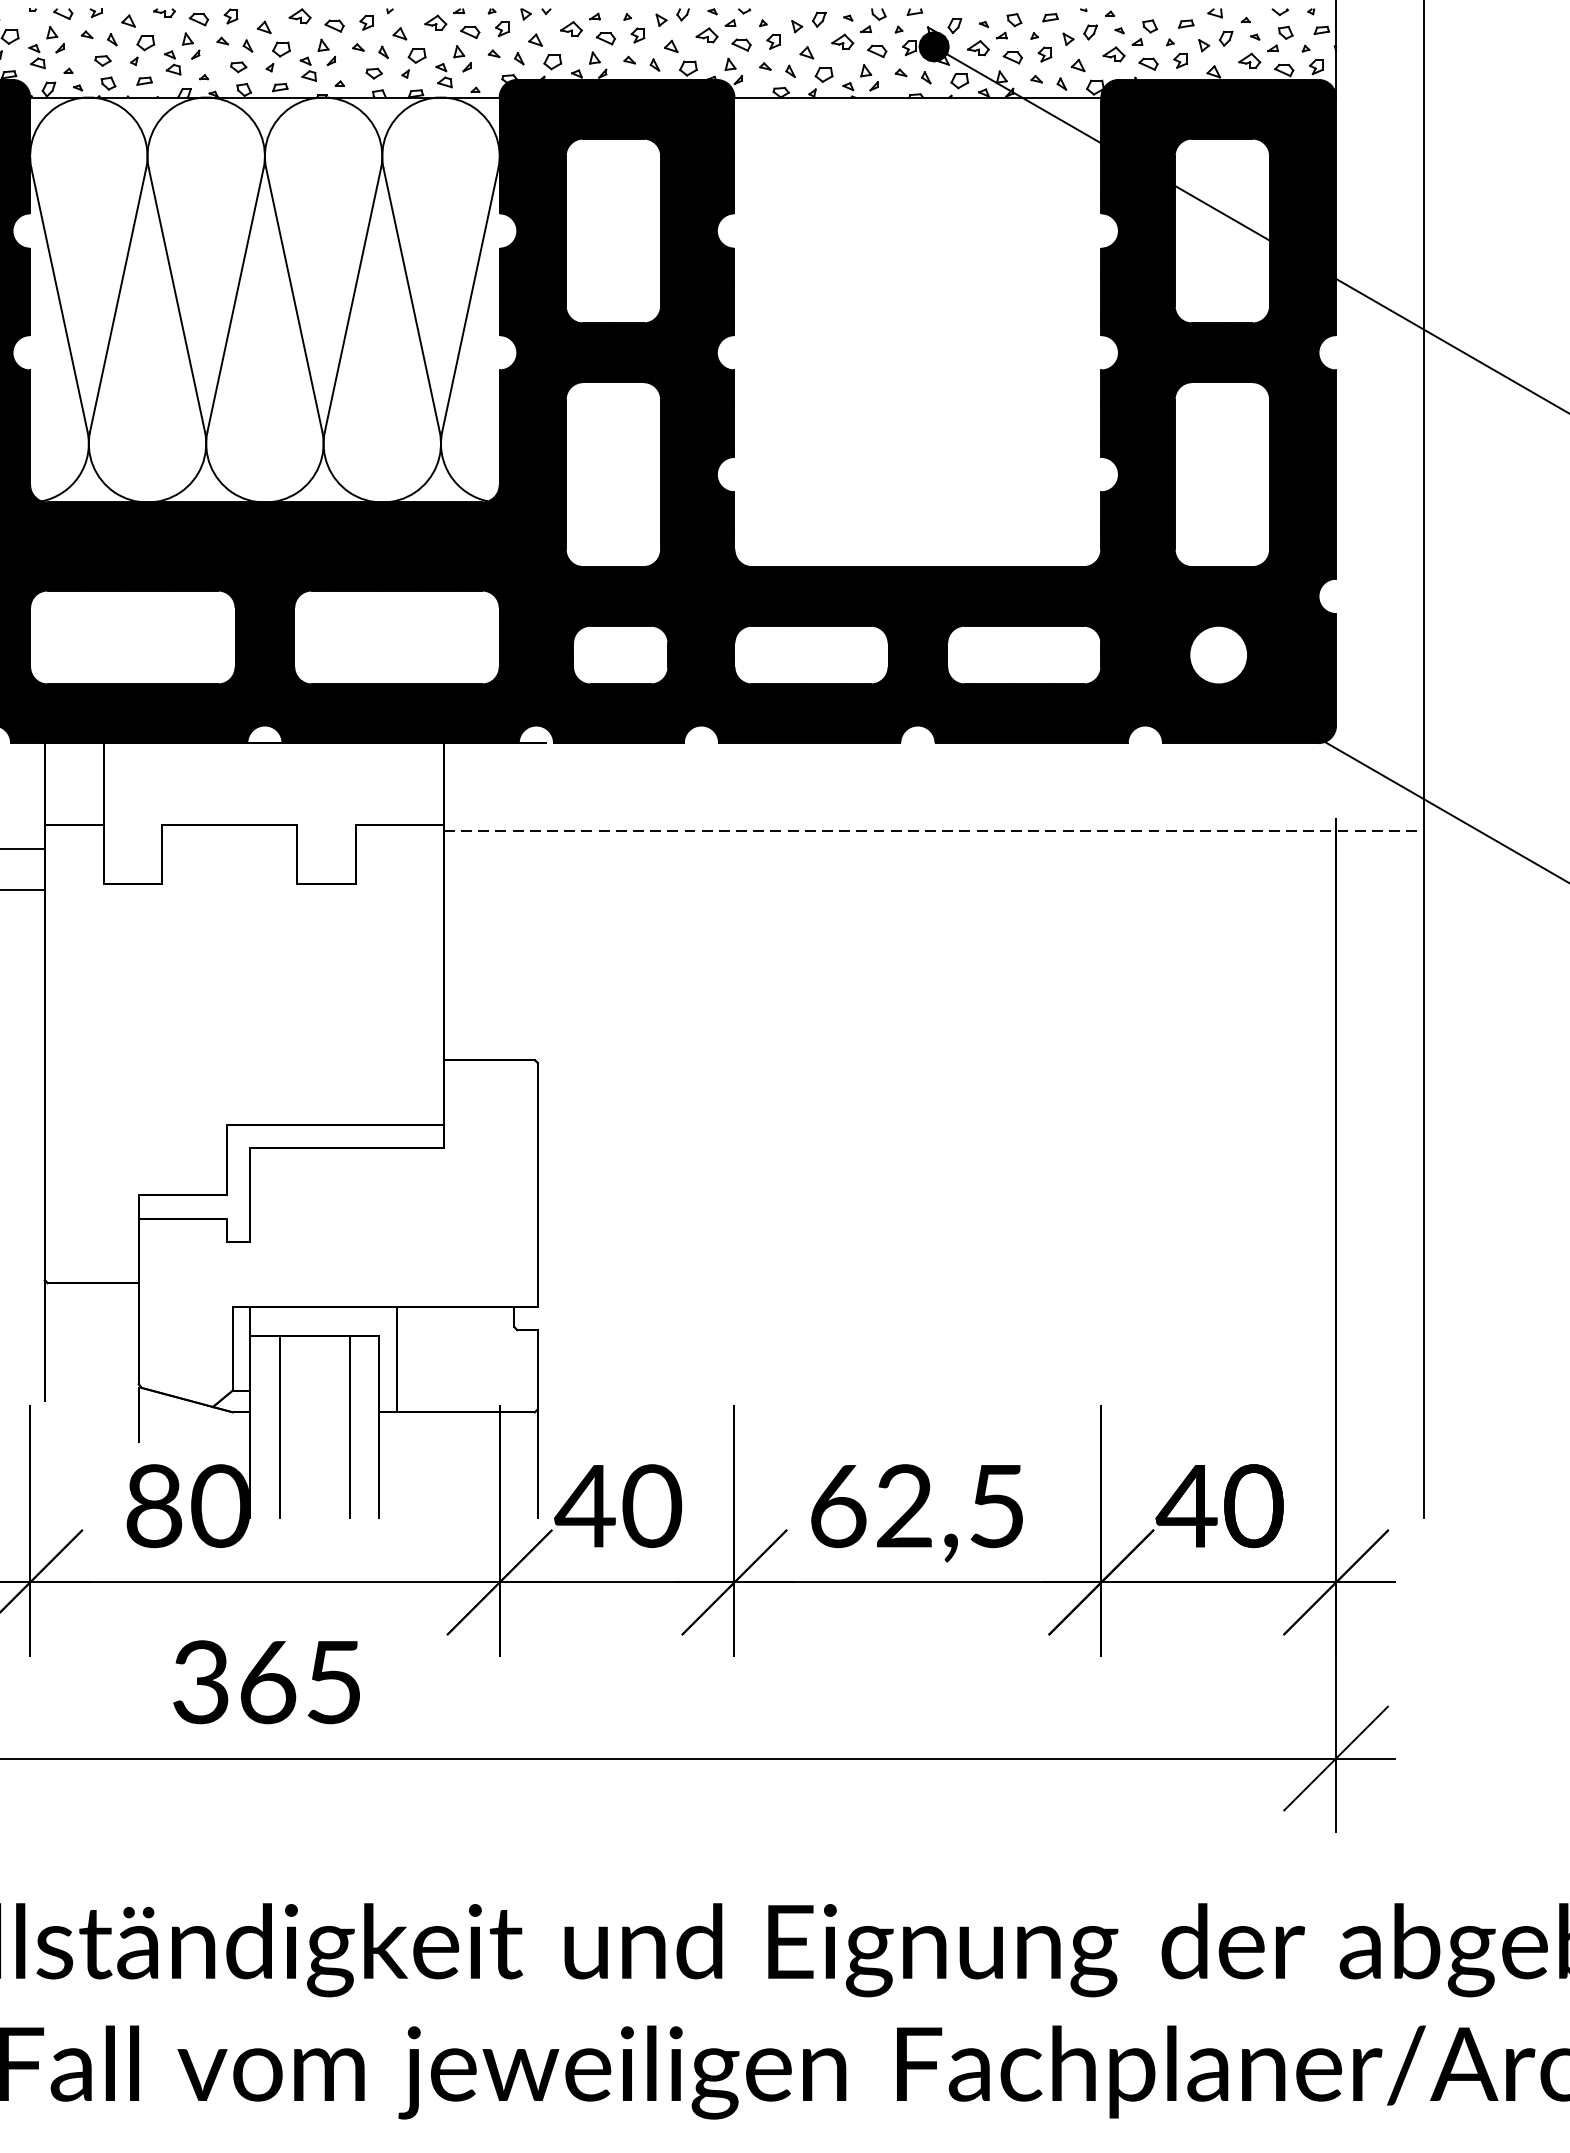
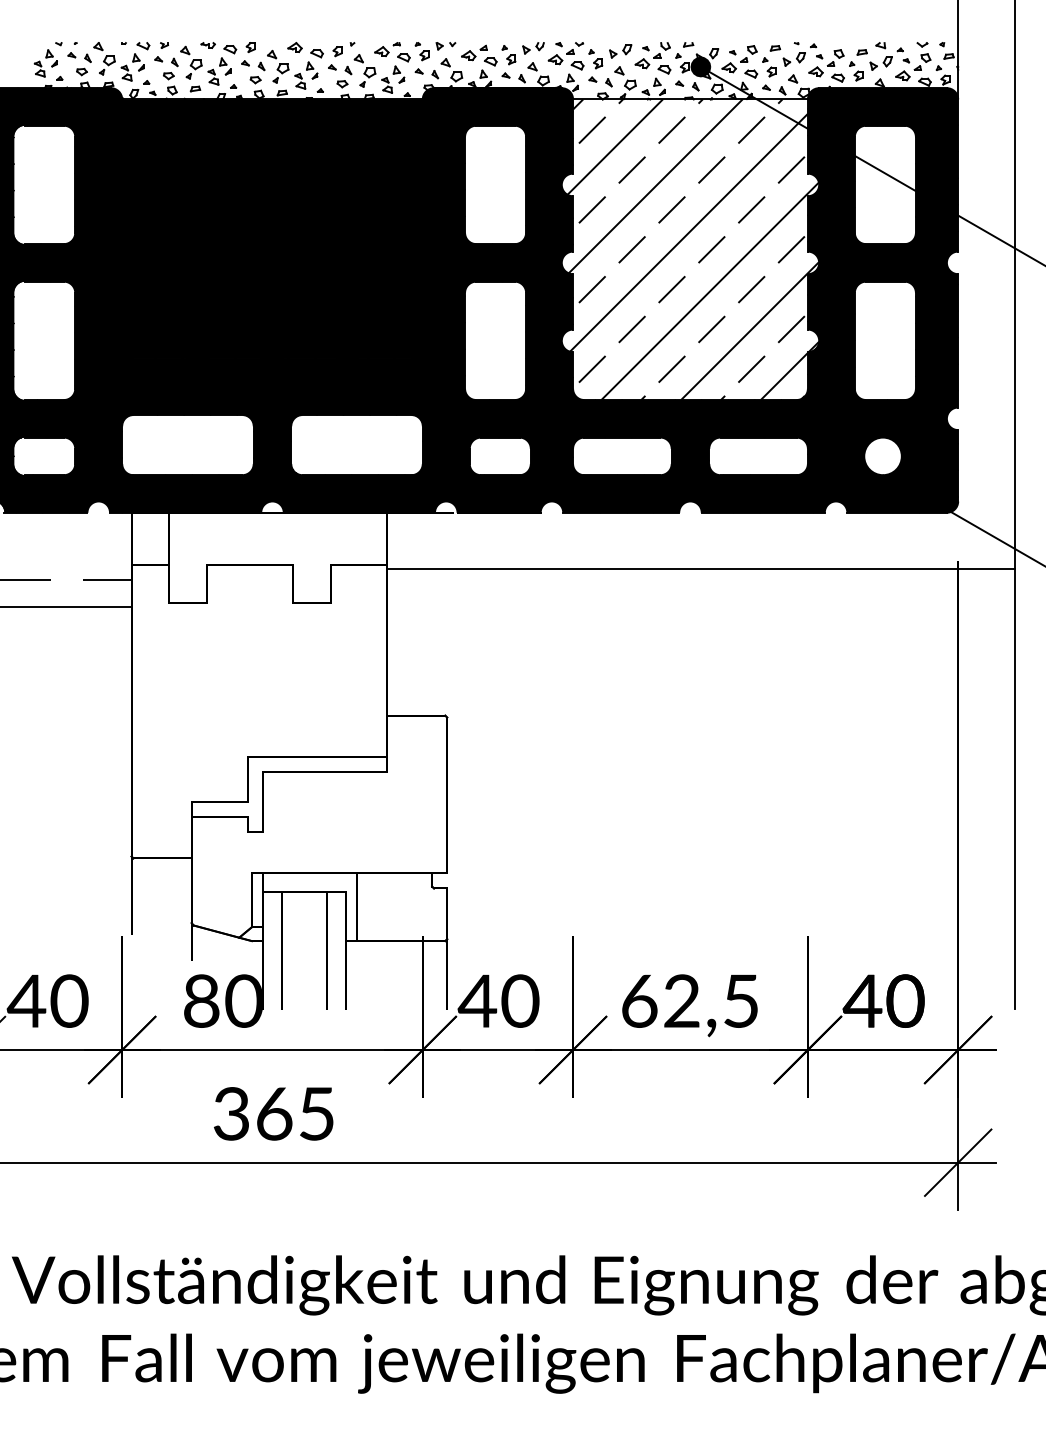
fill: (264, 299) -> (272, 228), added
hatch: (922, 331) -> (693, 249), added
line: (933, 831) -> (700, 569), dashed -> solid

